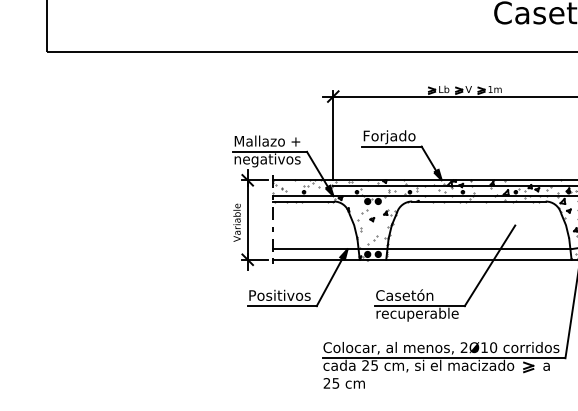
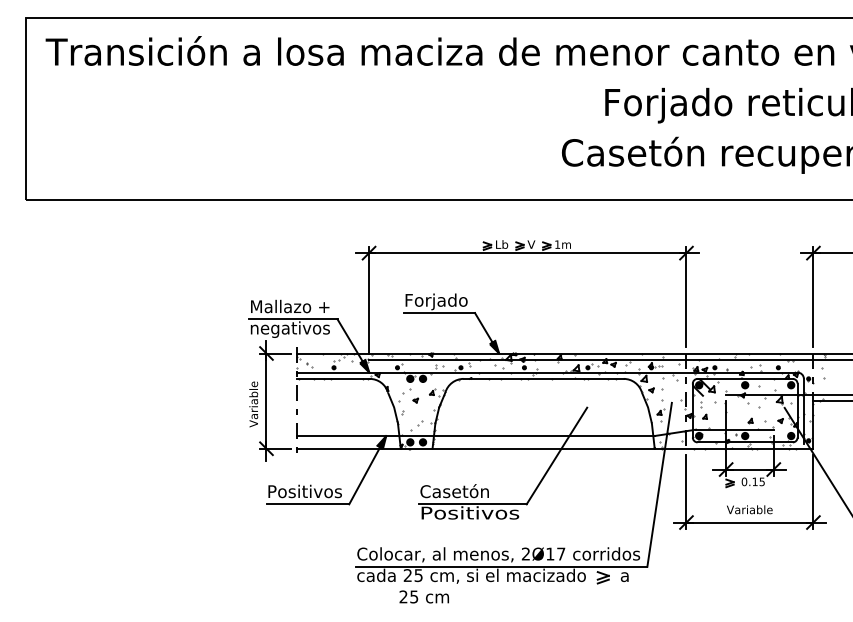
text: (417, 314) -> (470, 514), recuperable -> Positivos
text: (493, 347) -> (561, 553), 2Ø10 -> 2Ø17
text: (343, 383) -> (423, 596), moved

